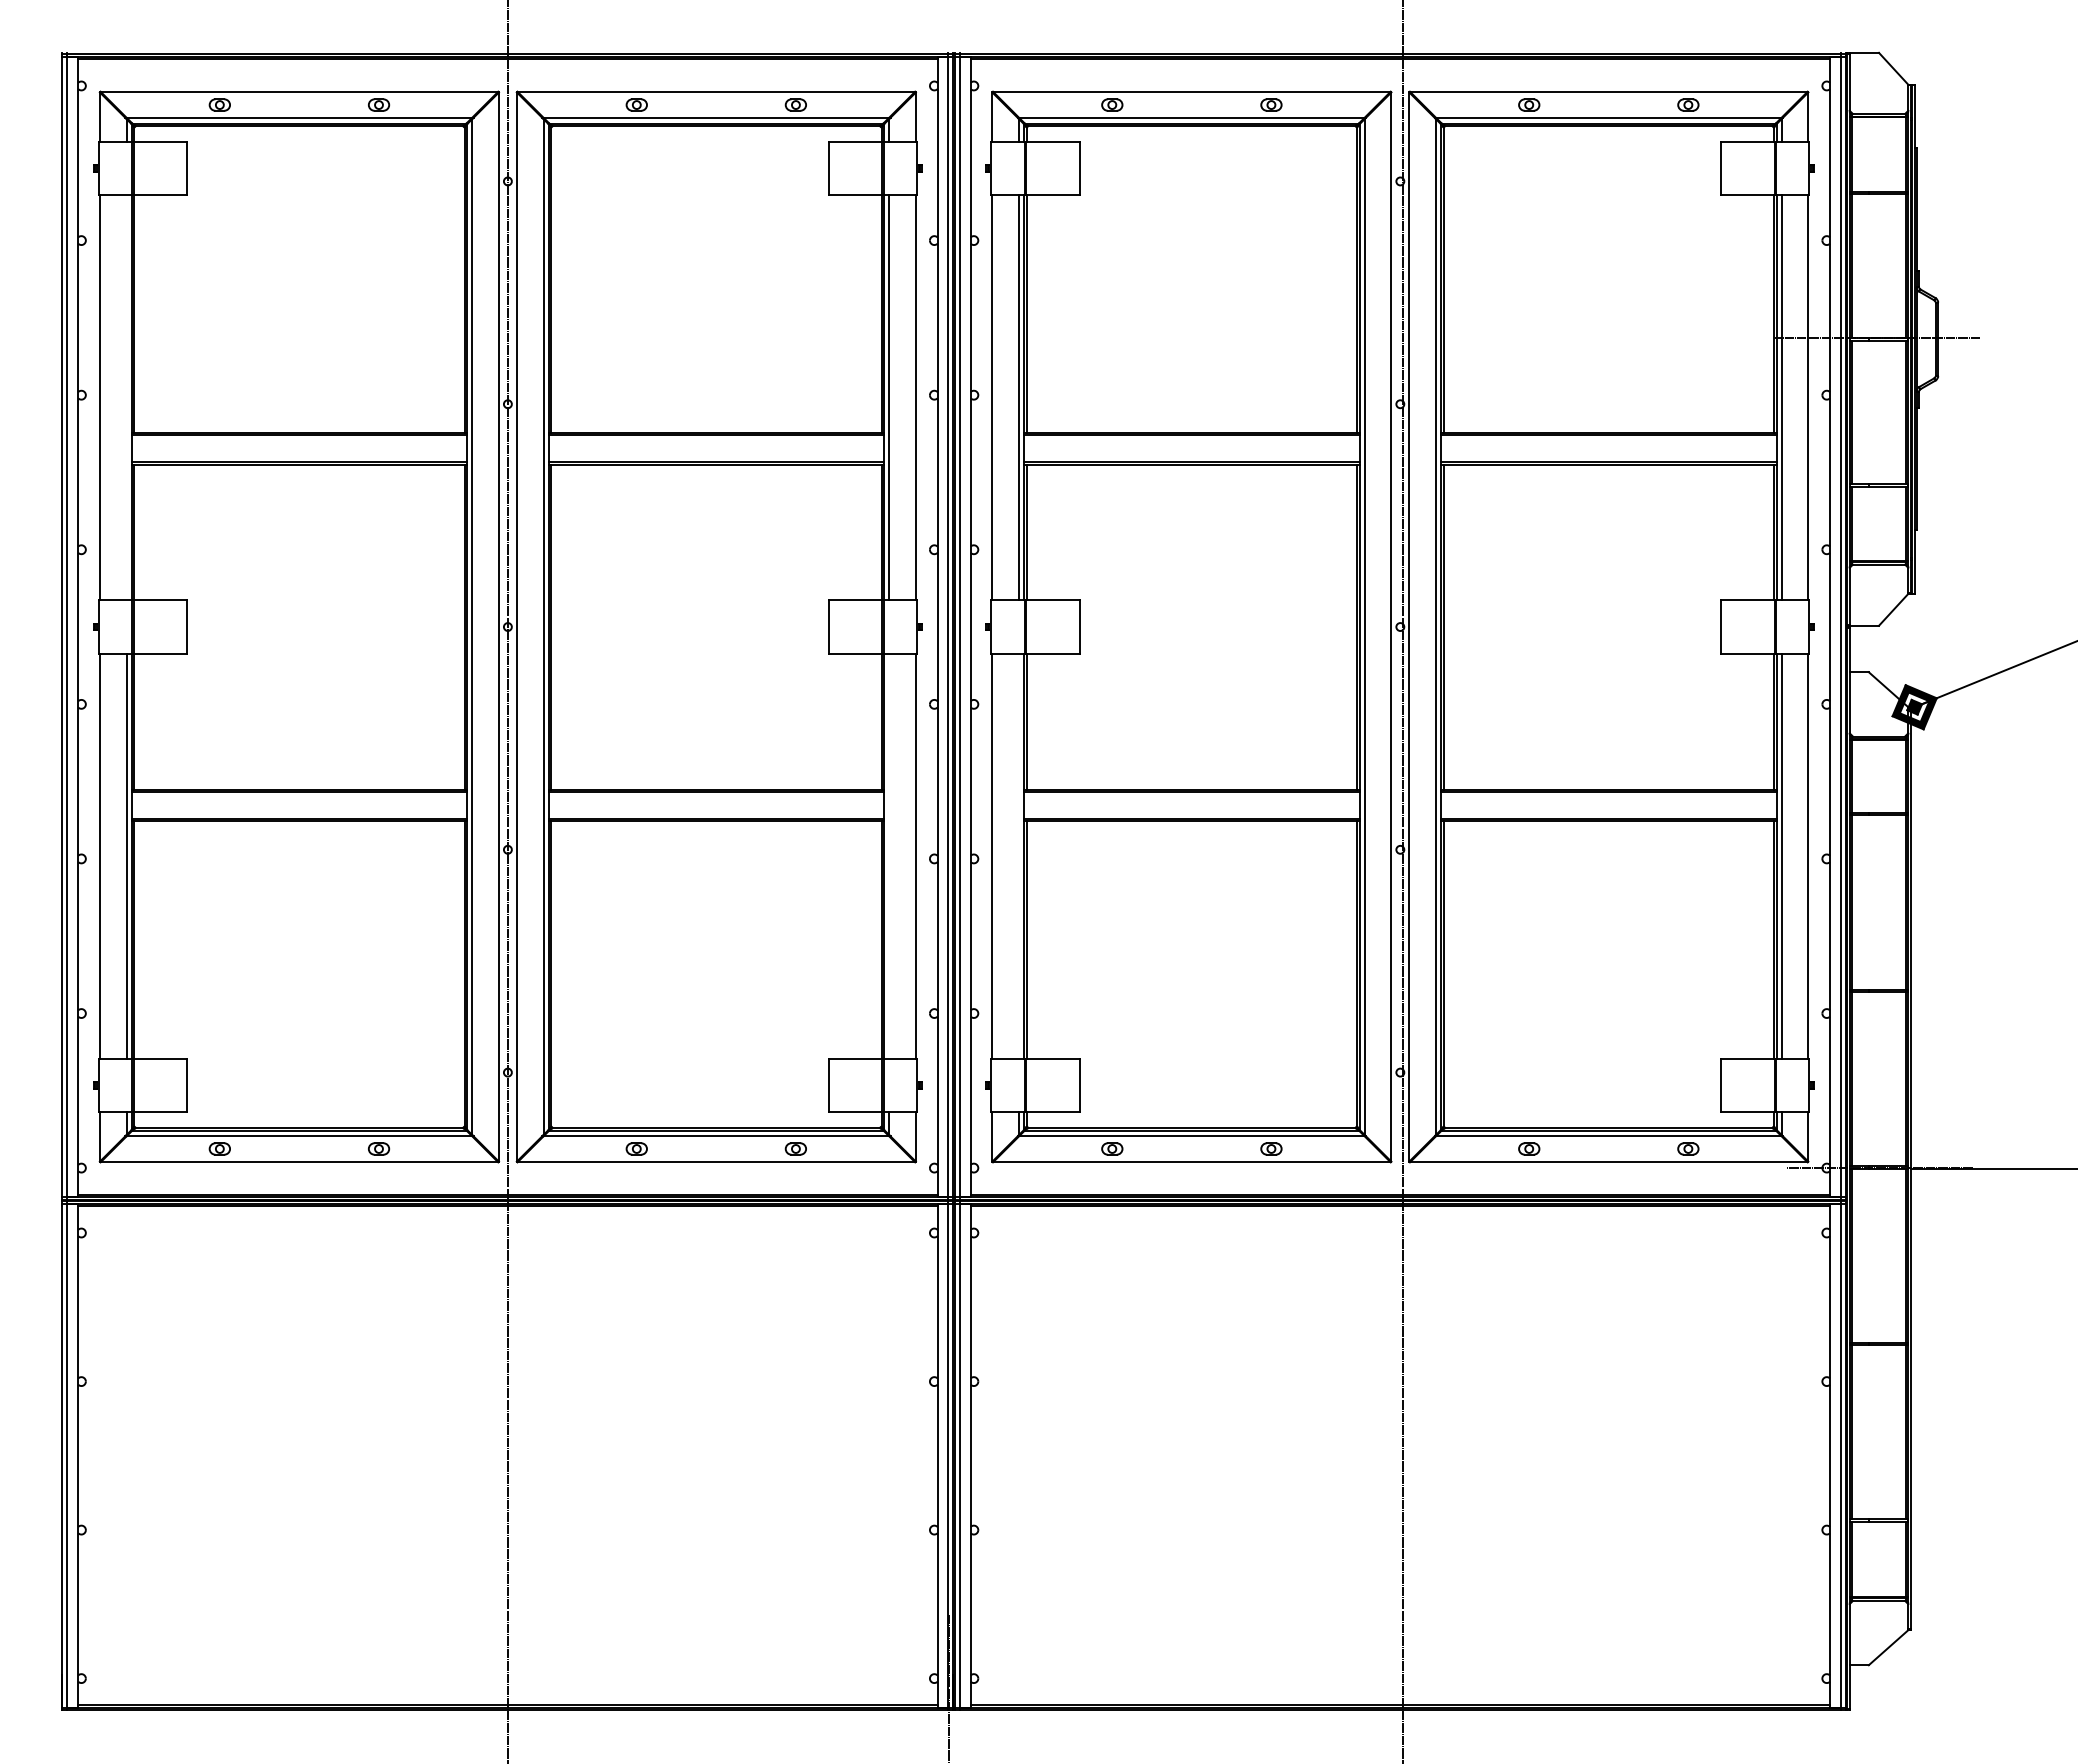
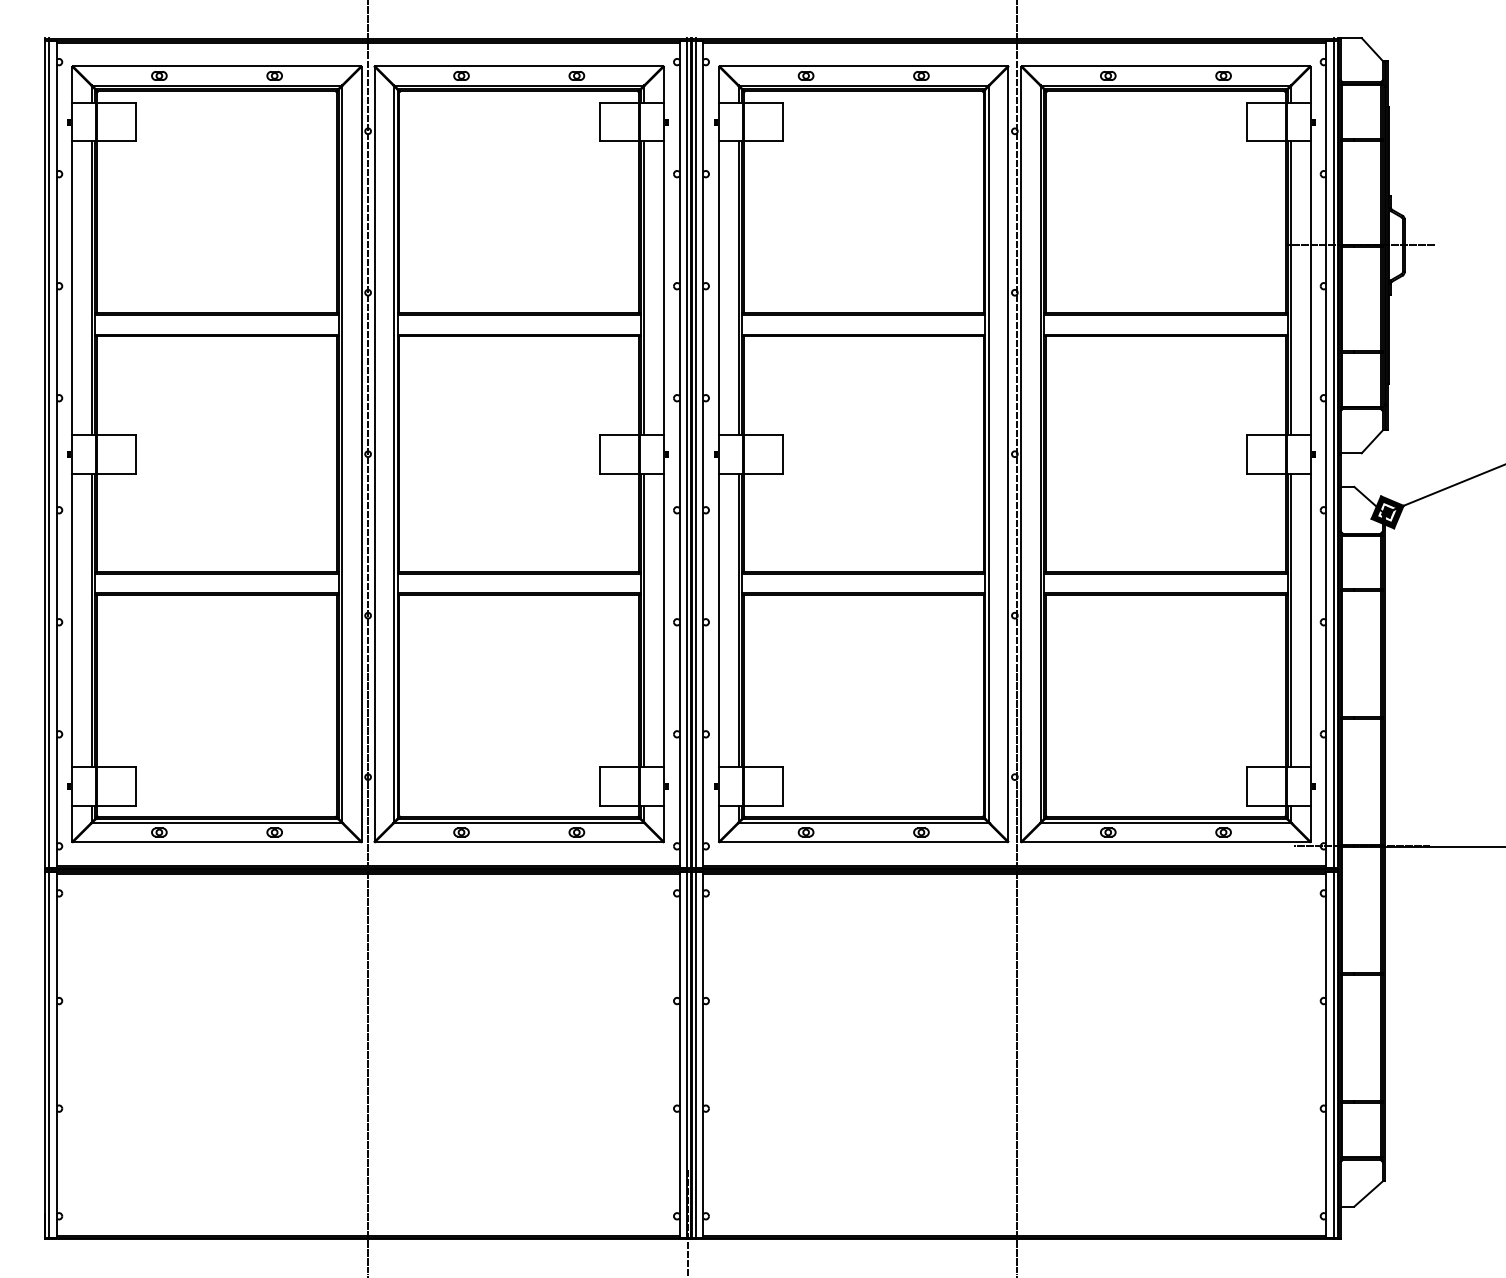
line: (126, 397) -> (91, 287), added
line: (889, 855) -> (644, 619), added
line: (1019, 855) -> (738, 619), added

